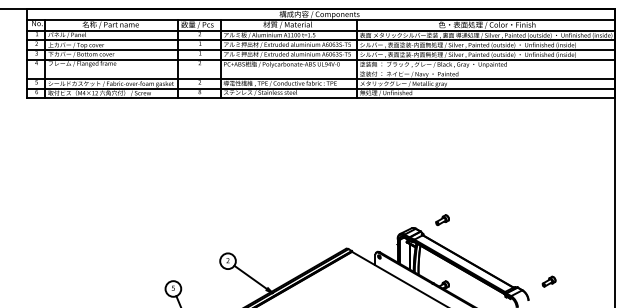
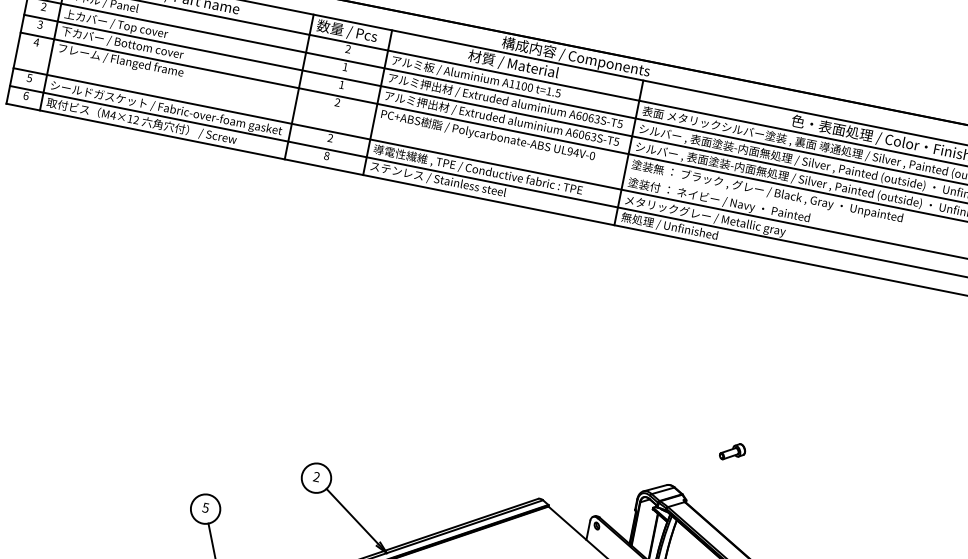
part: (442, 220) -> (732, 452), moved

